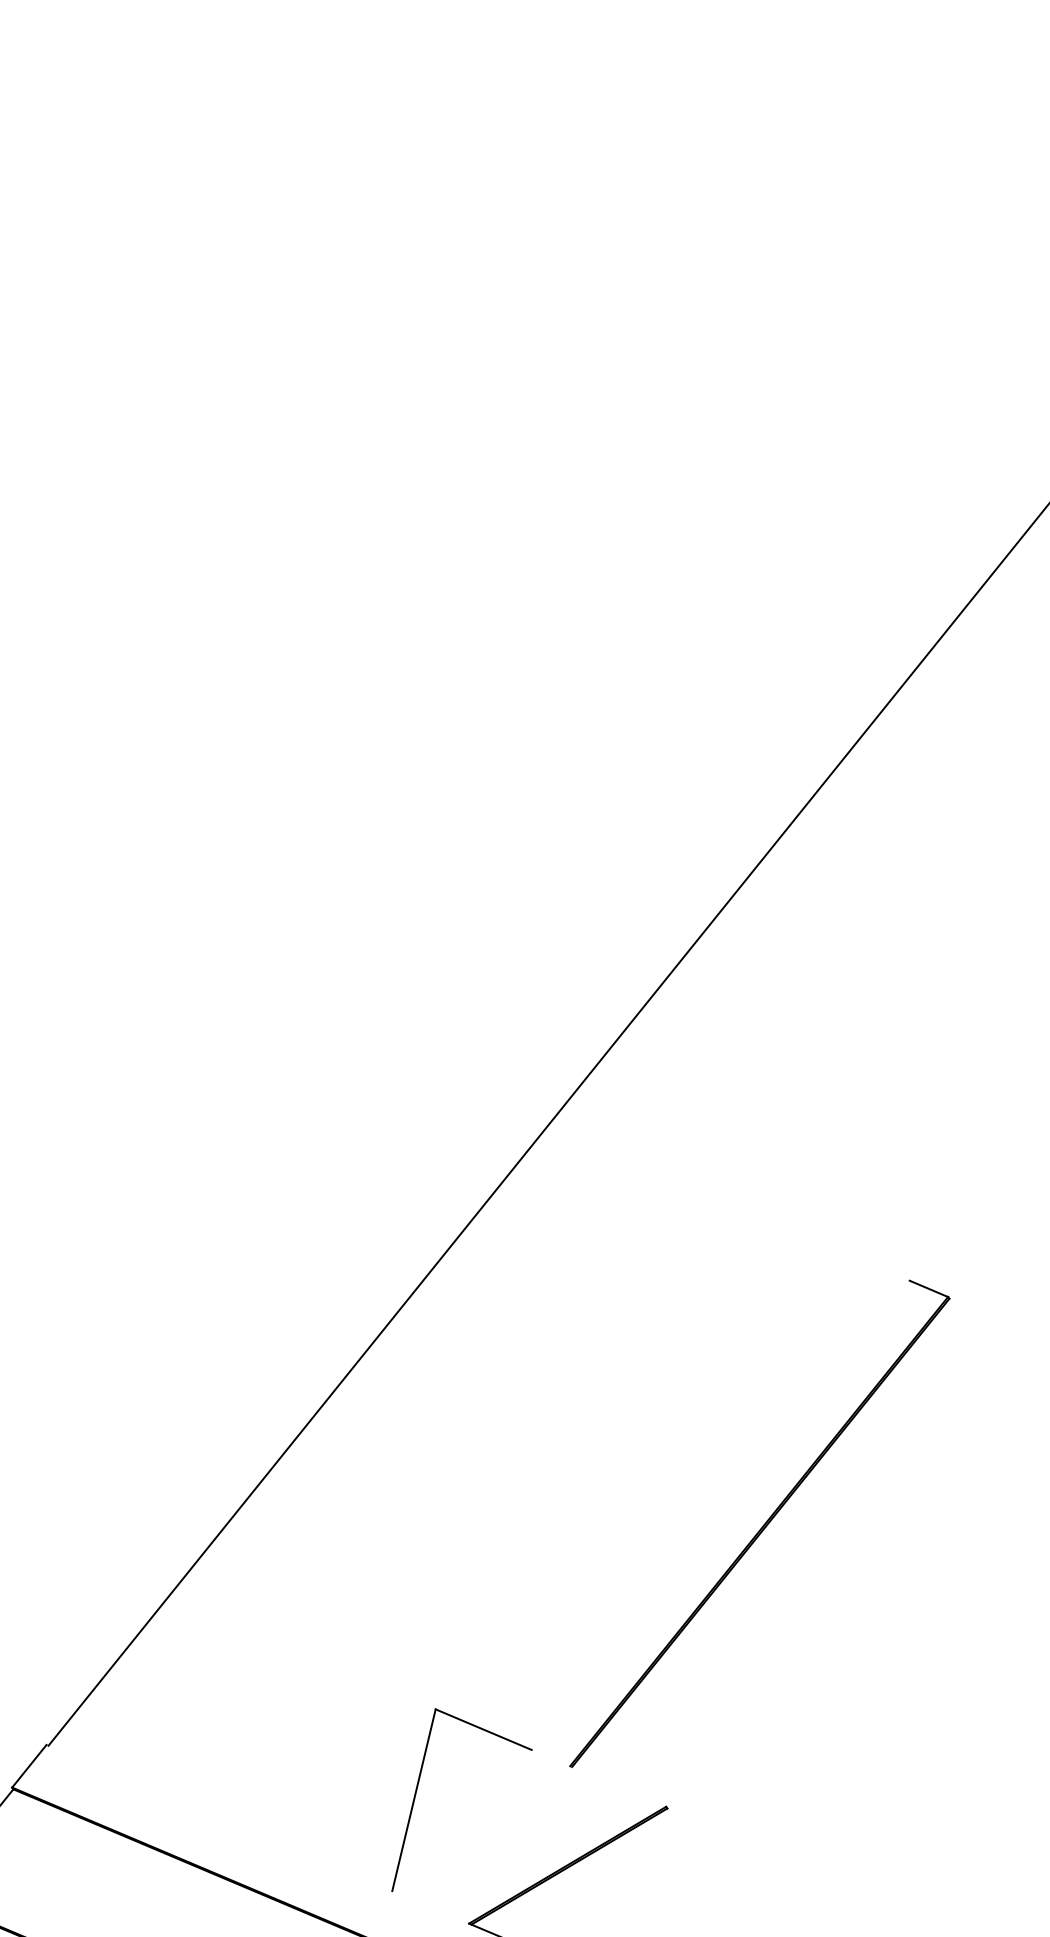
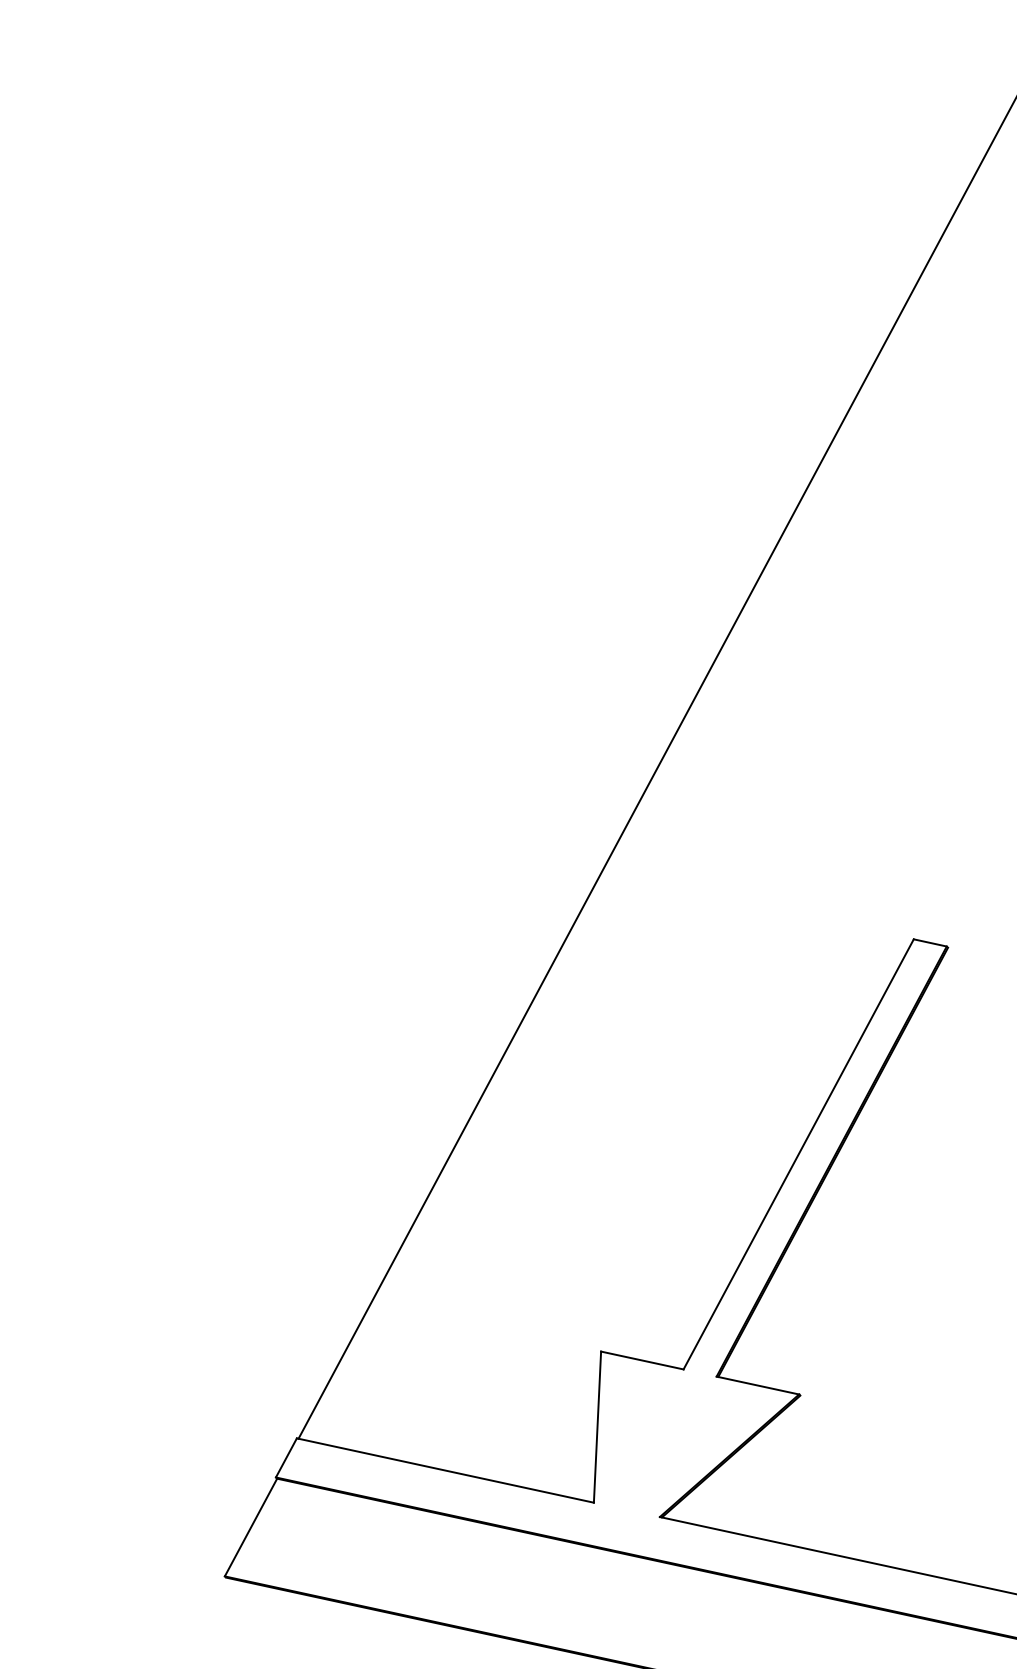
line: (720, 1515) -> (798, 1154), added
line: (617, 1786) -> (757, 1385), added
line: (218, 1817) -> (444, 1470), added

